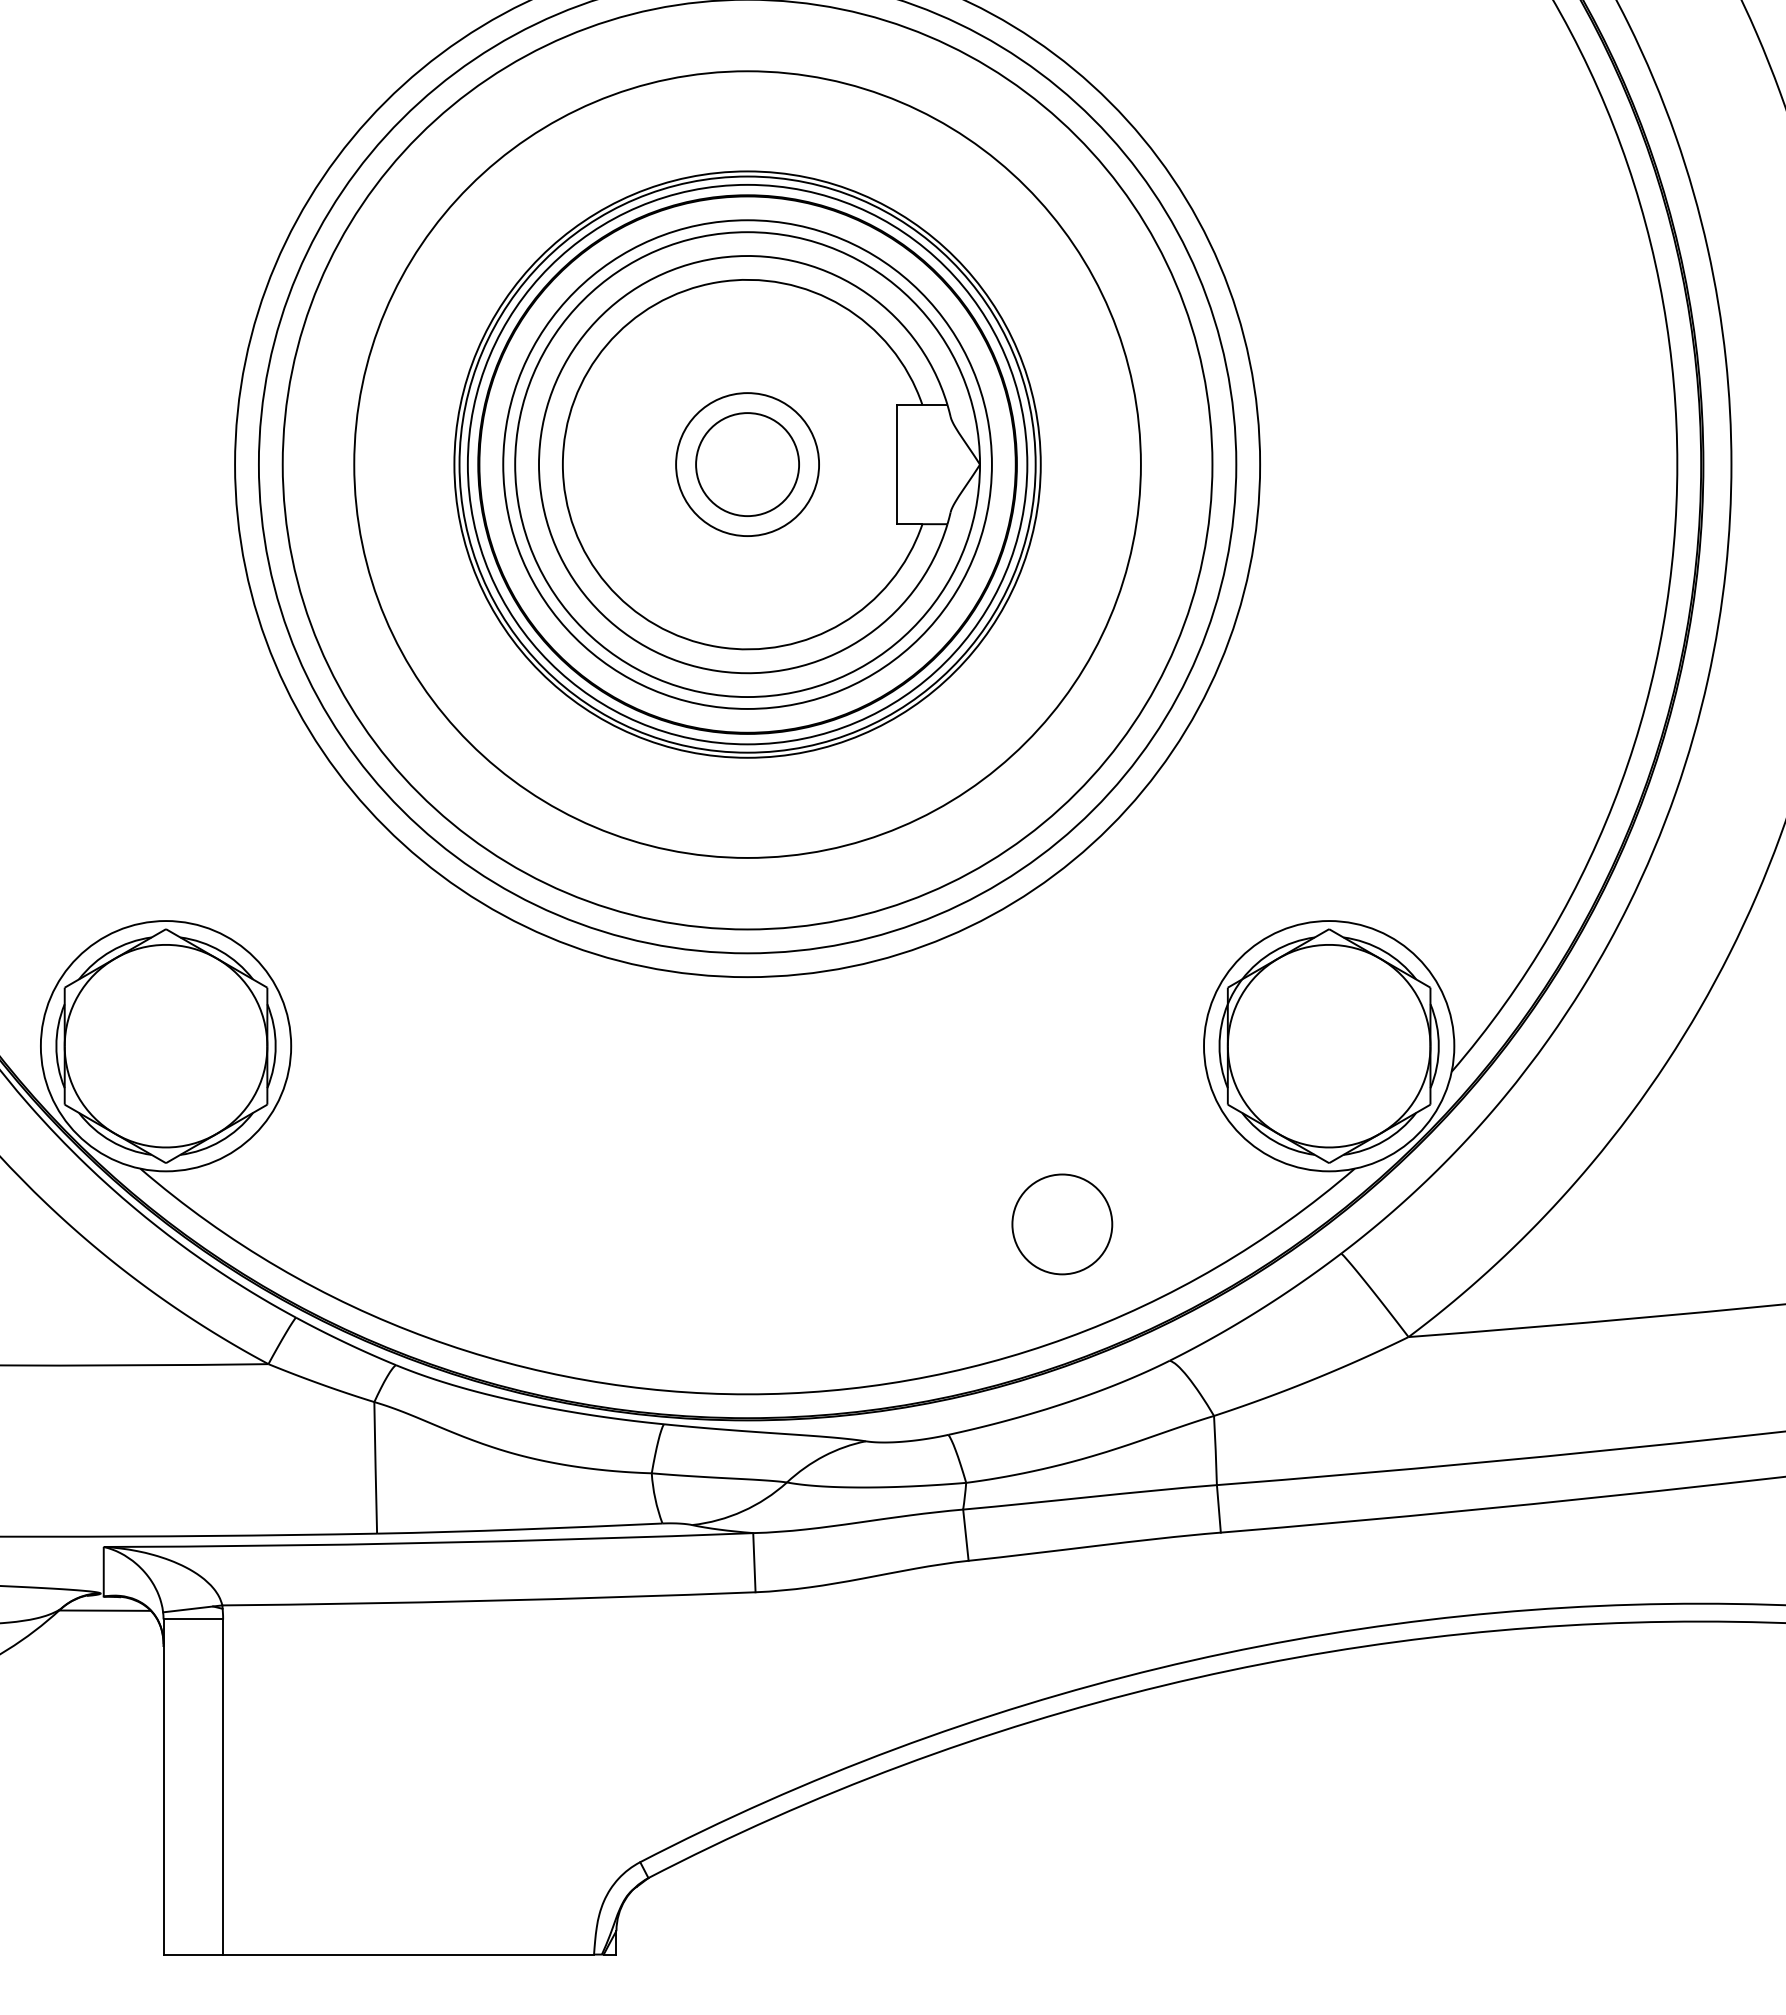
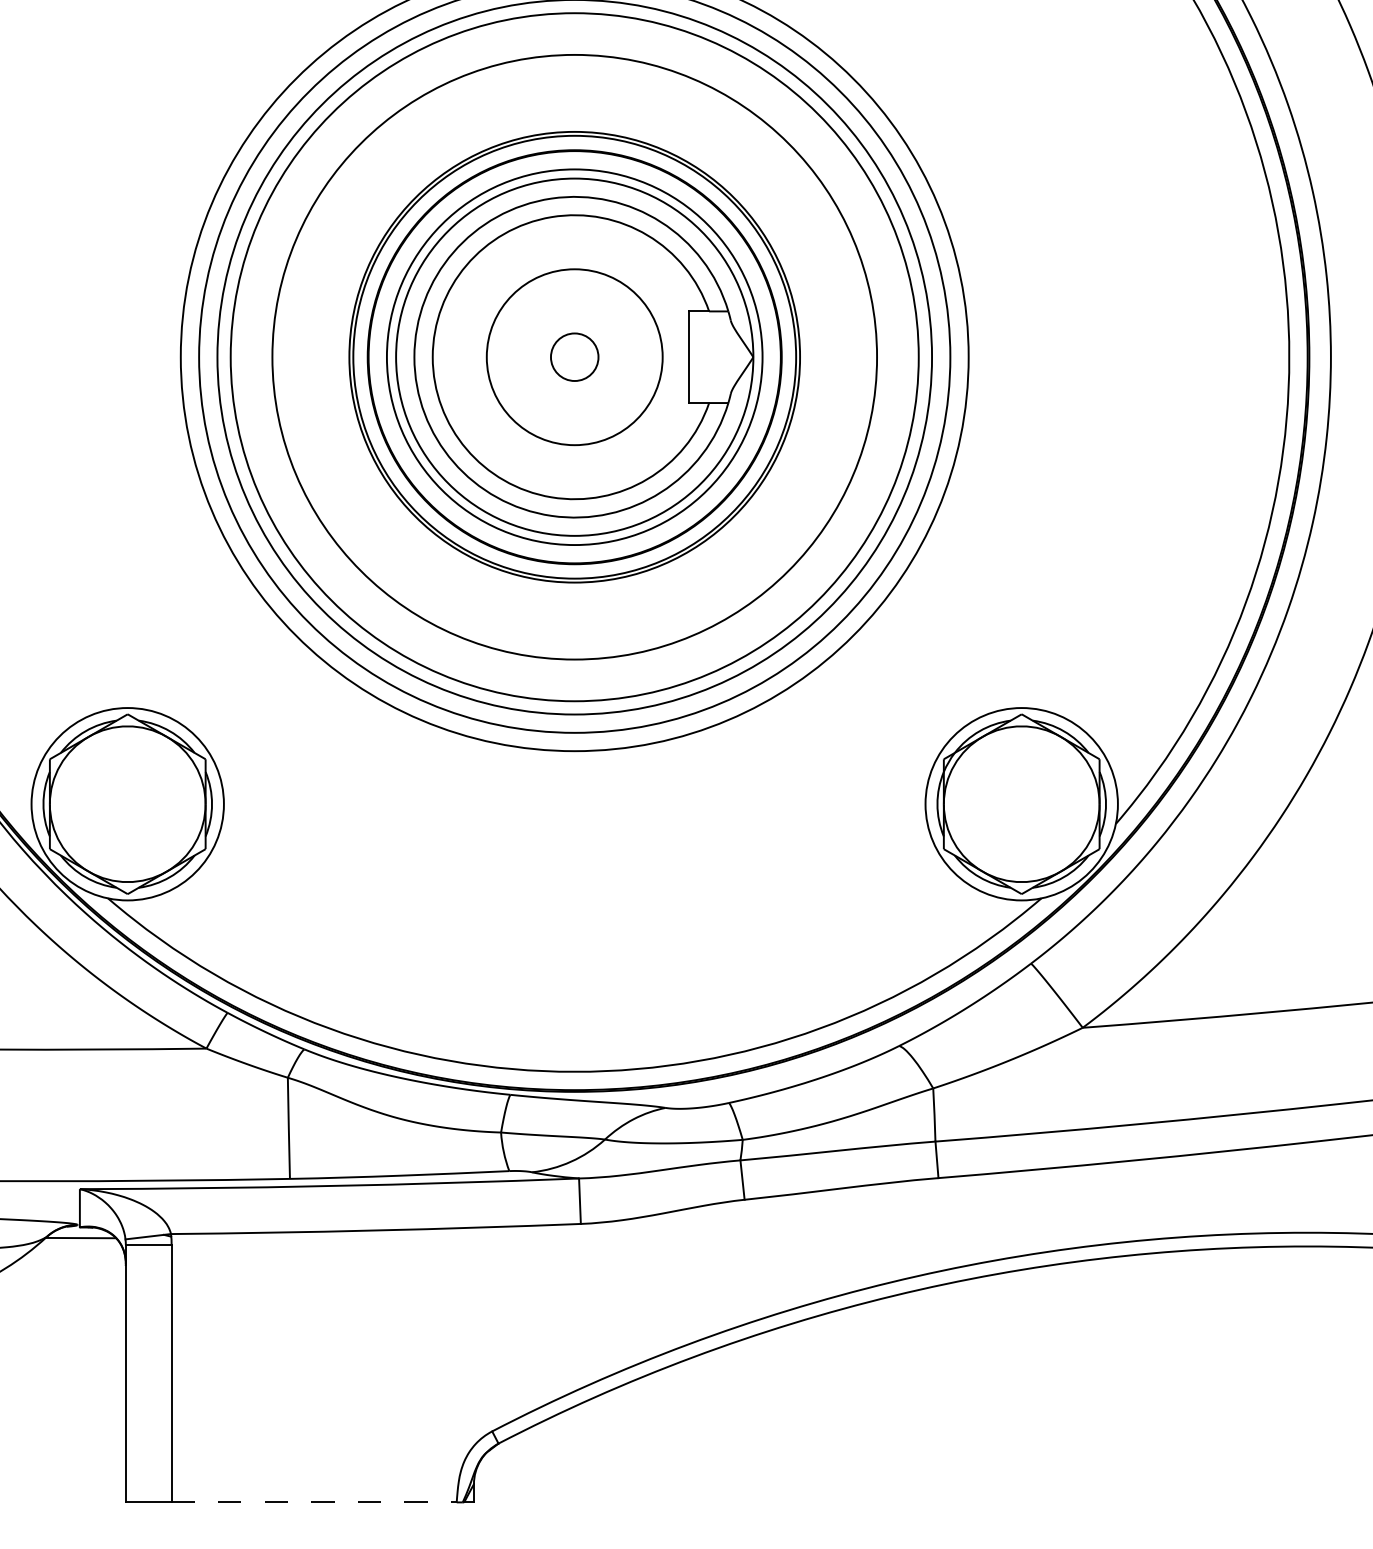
circle: (747, 464) -> (574, 357), size x0.6
circle: (747, 464) -> (574, 357), size x1.6
circle: (747, 464) -> (574, 357), size x1.6
circle: (1062, 1224) -> (816, 941), removed
line: (409, 1954) -> (314, 1502), solid -> dashed

